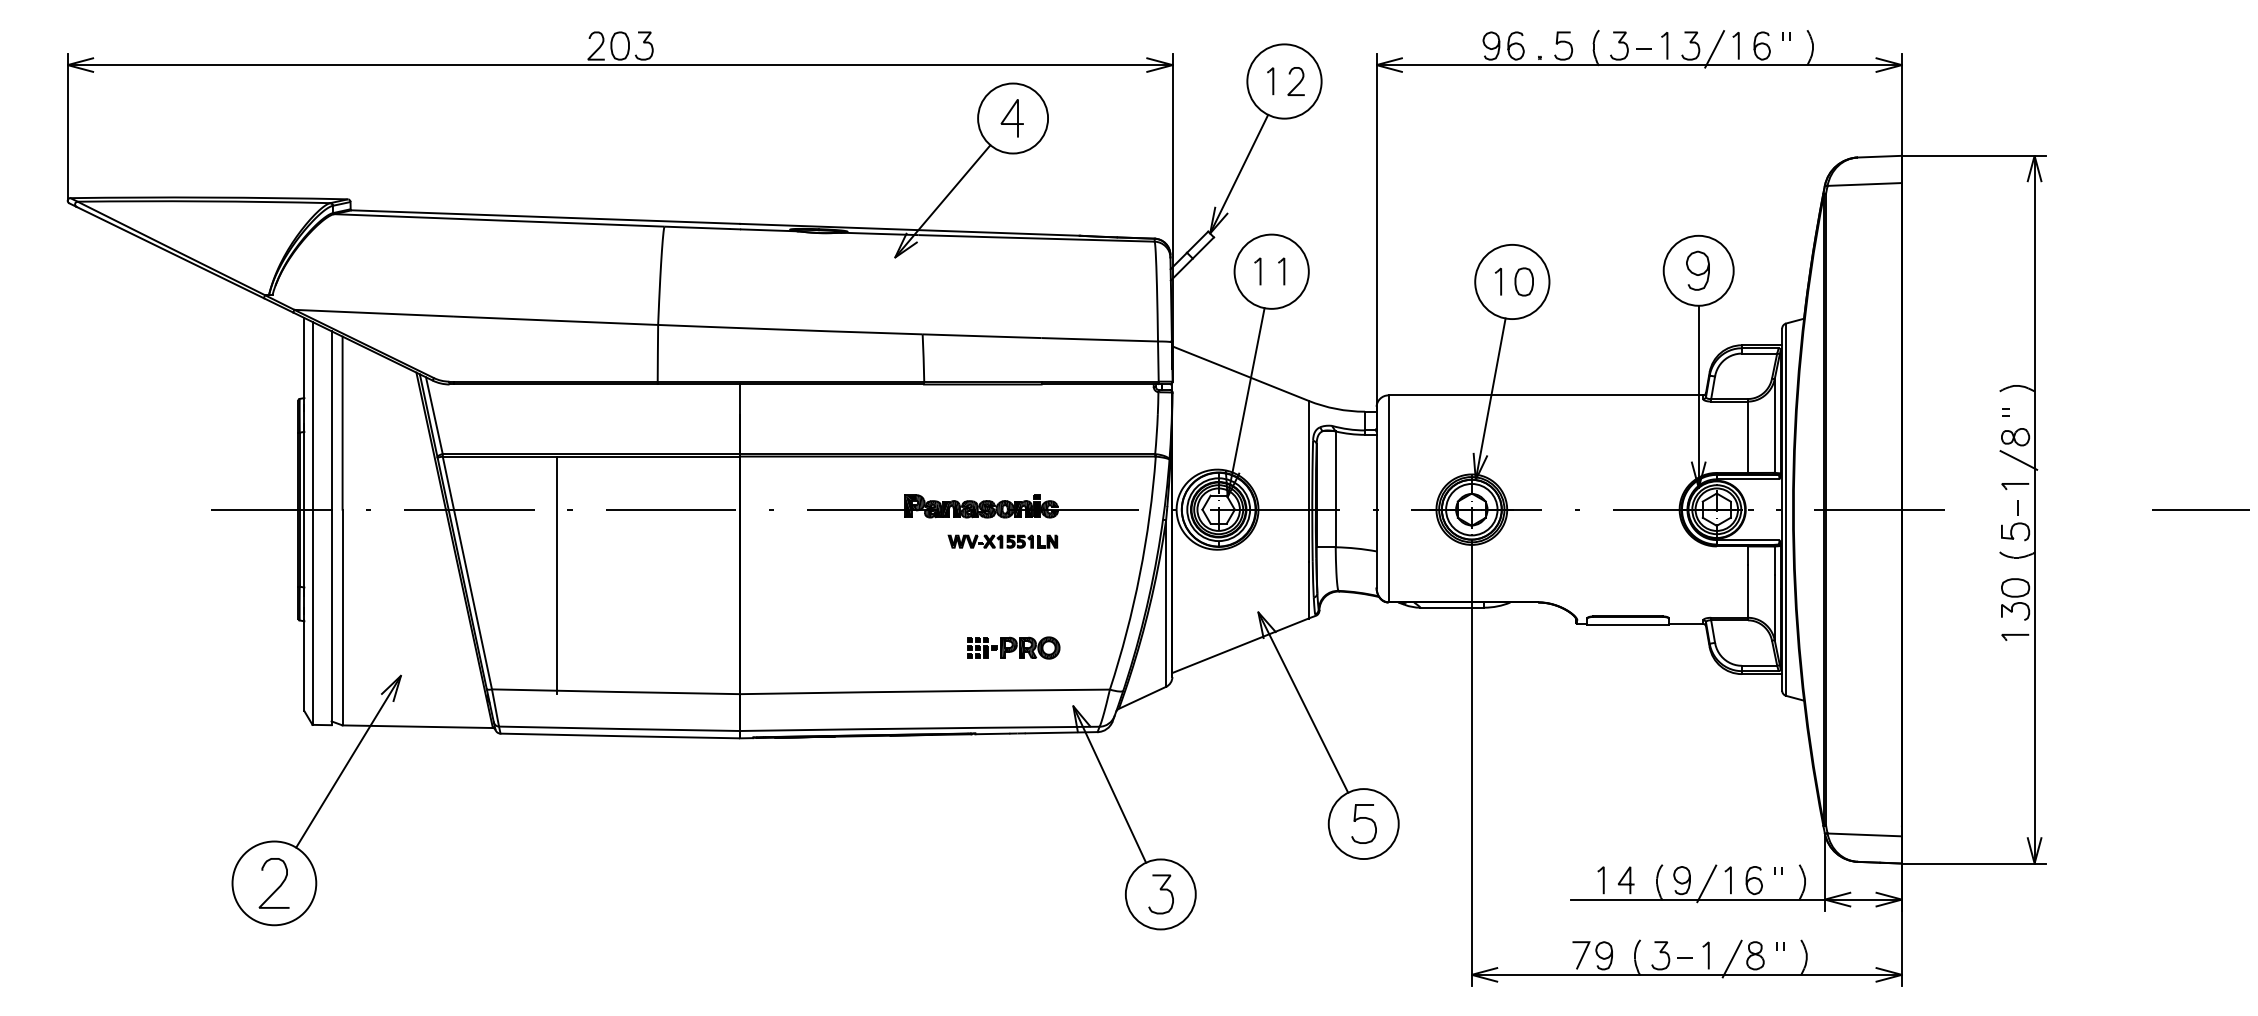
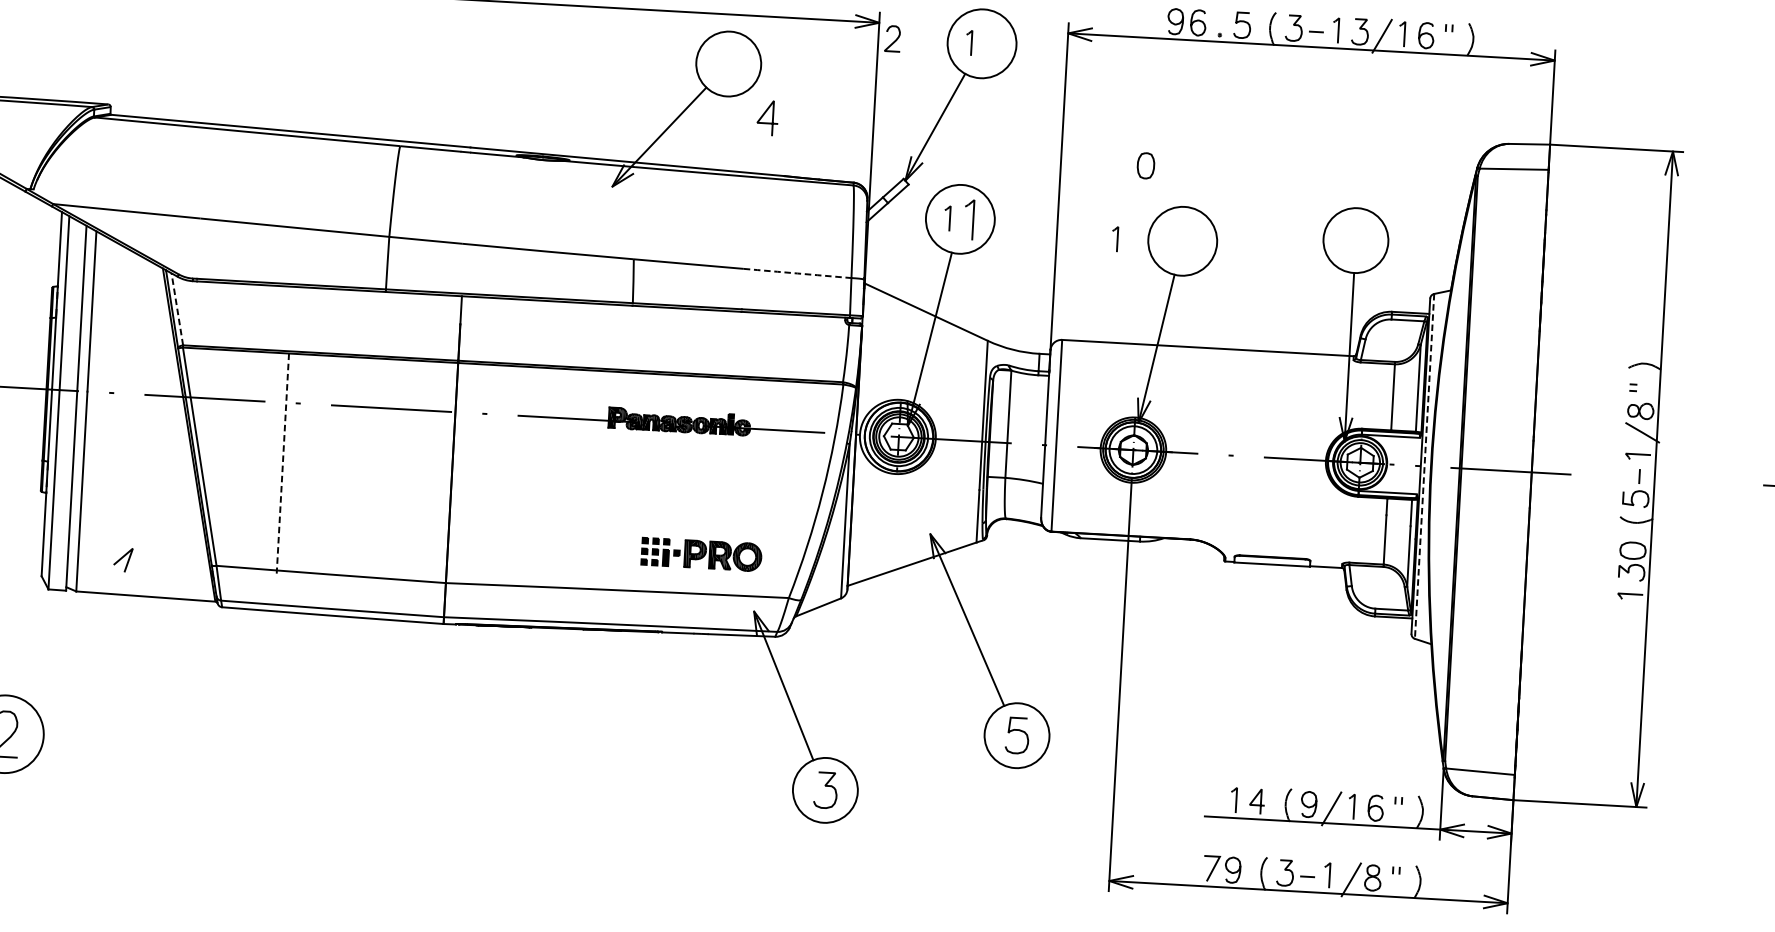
curve: (1297, 83) -> (893, 40), moved
line: (1008, 115) -> (764, 115), moved
part: (1281, 271) -> (969, 219), size x1.6
curve: (1696, 273) -> (1353, 242), removed
part: (1498, 281) -> (1115, 238), moved
part: (1523, 281) -> (1145, 165), moved
arc: (1099, 339) -> (797, 273), solid -> dashed
line: (434, 415) -> (177, 309), solid -> dashed
line: (1786, 510) -> (1424, 467), solid -> dashed
part: (1002, 541) -> (697, 455), removed
line: (557, 575) -> (283, 463), solid -> dashed
part: (1013, 647) -> (701, 554), size x1.4
line: (348, 761) -> (79, 625), removed

